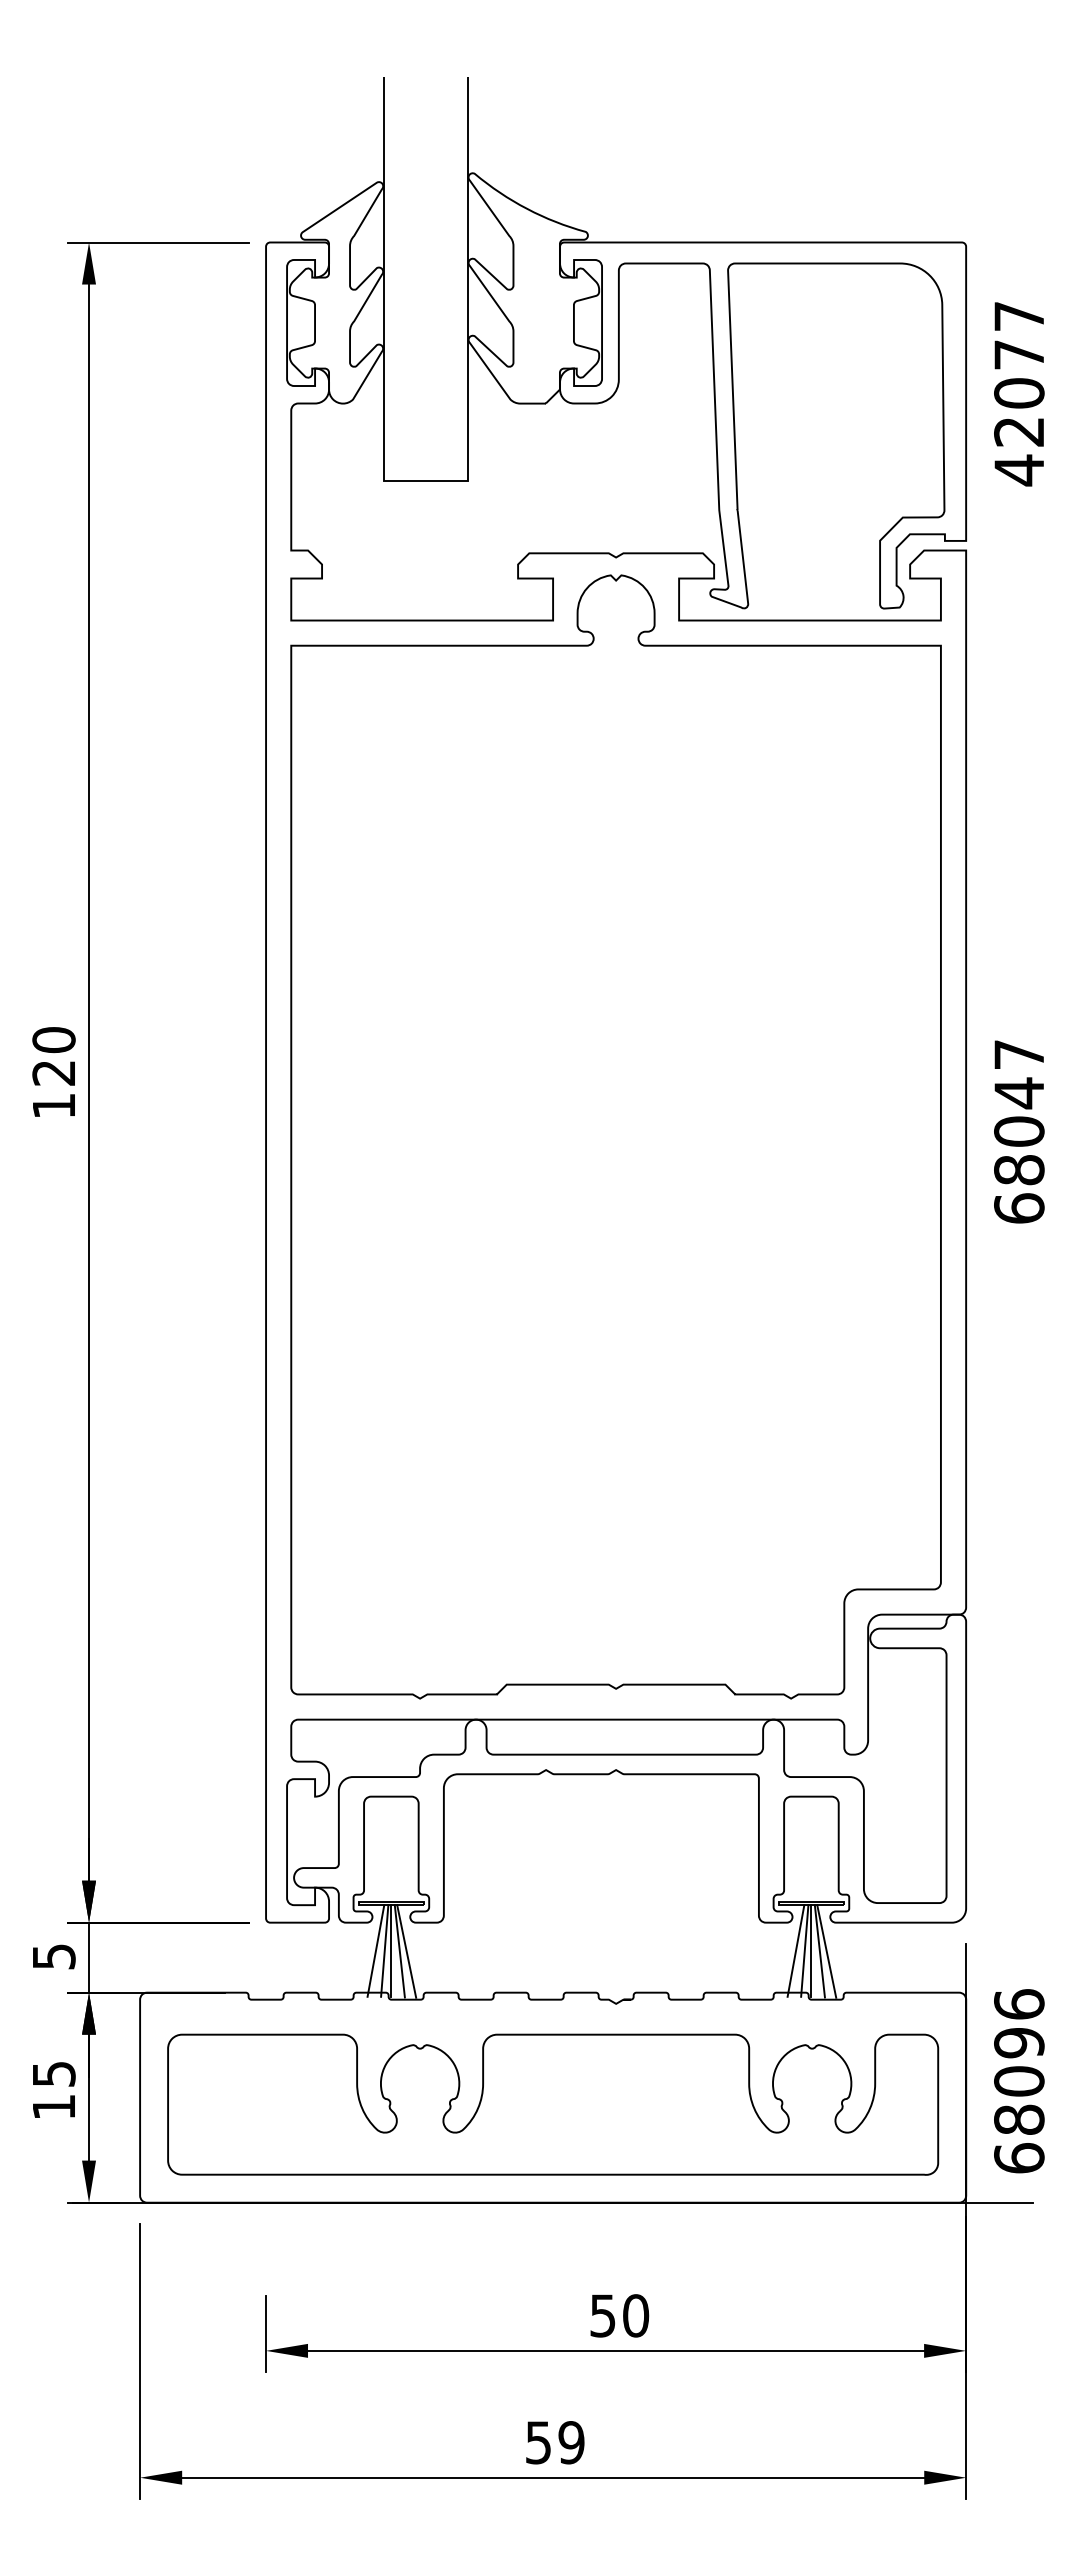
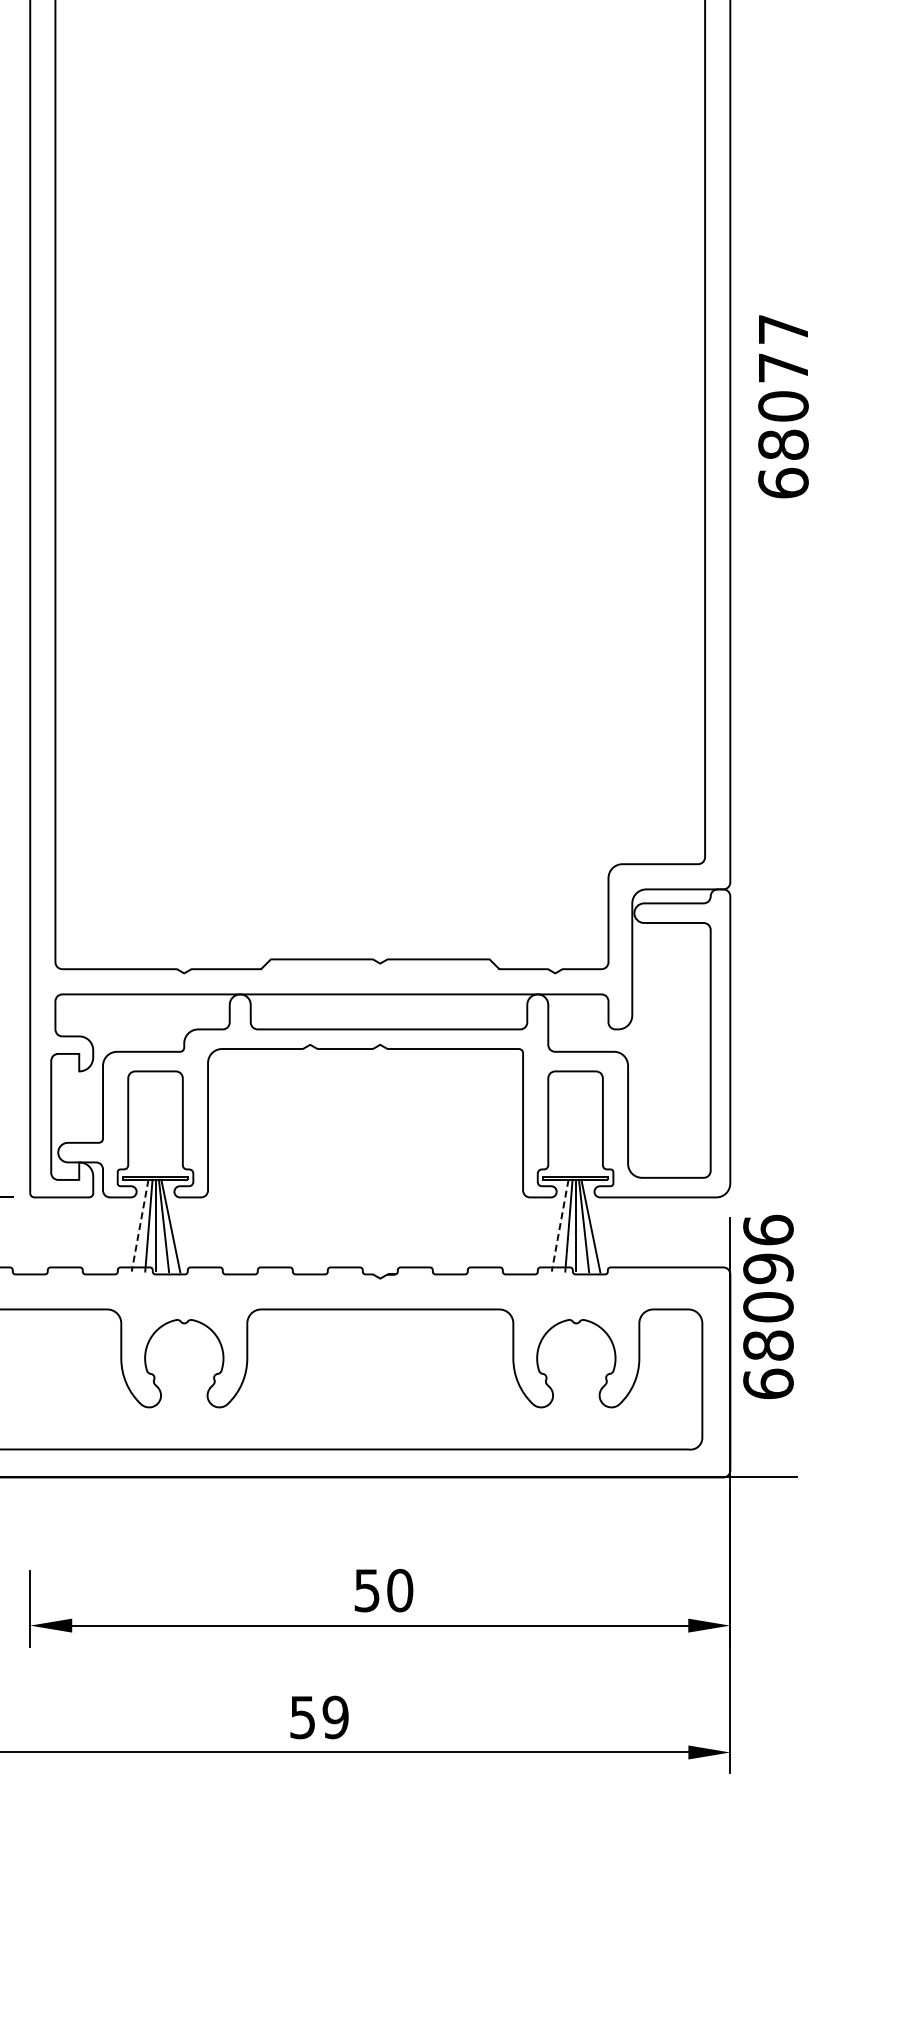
text: (1018, 1093) -> (782, 368), 68047 -> 68077
line: (375, 1950) -> (139, 1225), solid -> dashed
line: (795, 1950) -> (559, 1225), solid -> dashed
text: (1019, 2081) -> (768, 1307), moved

